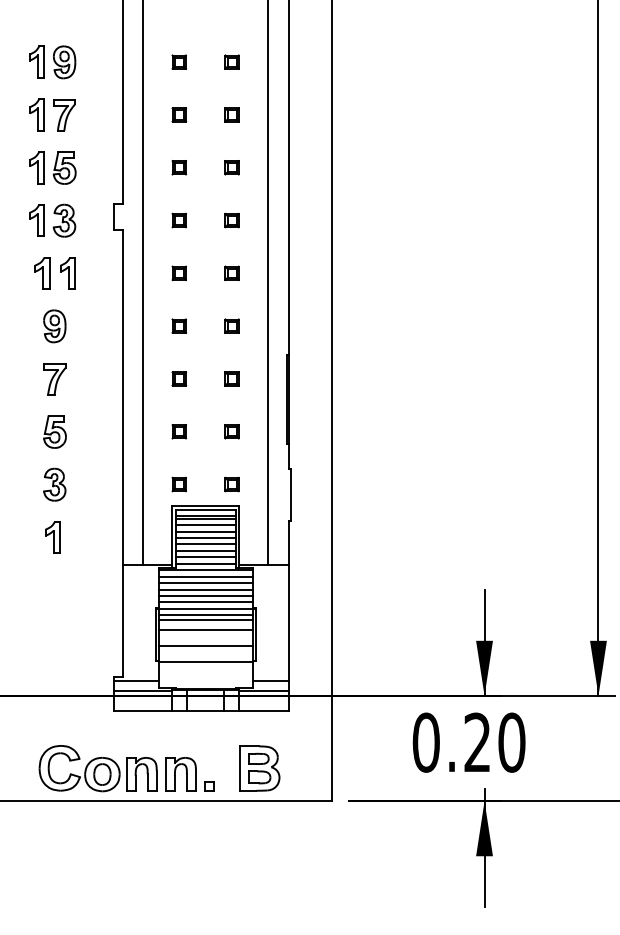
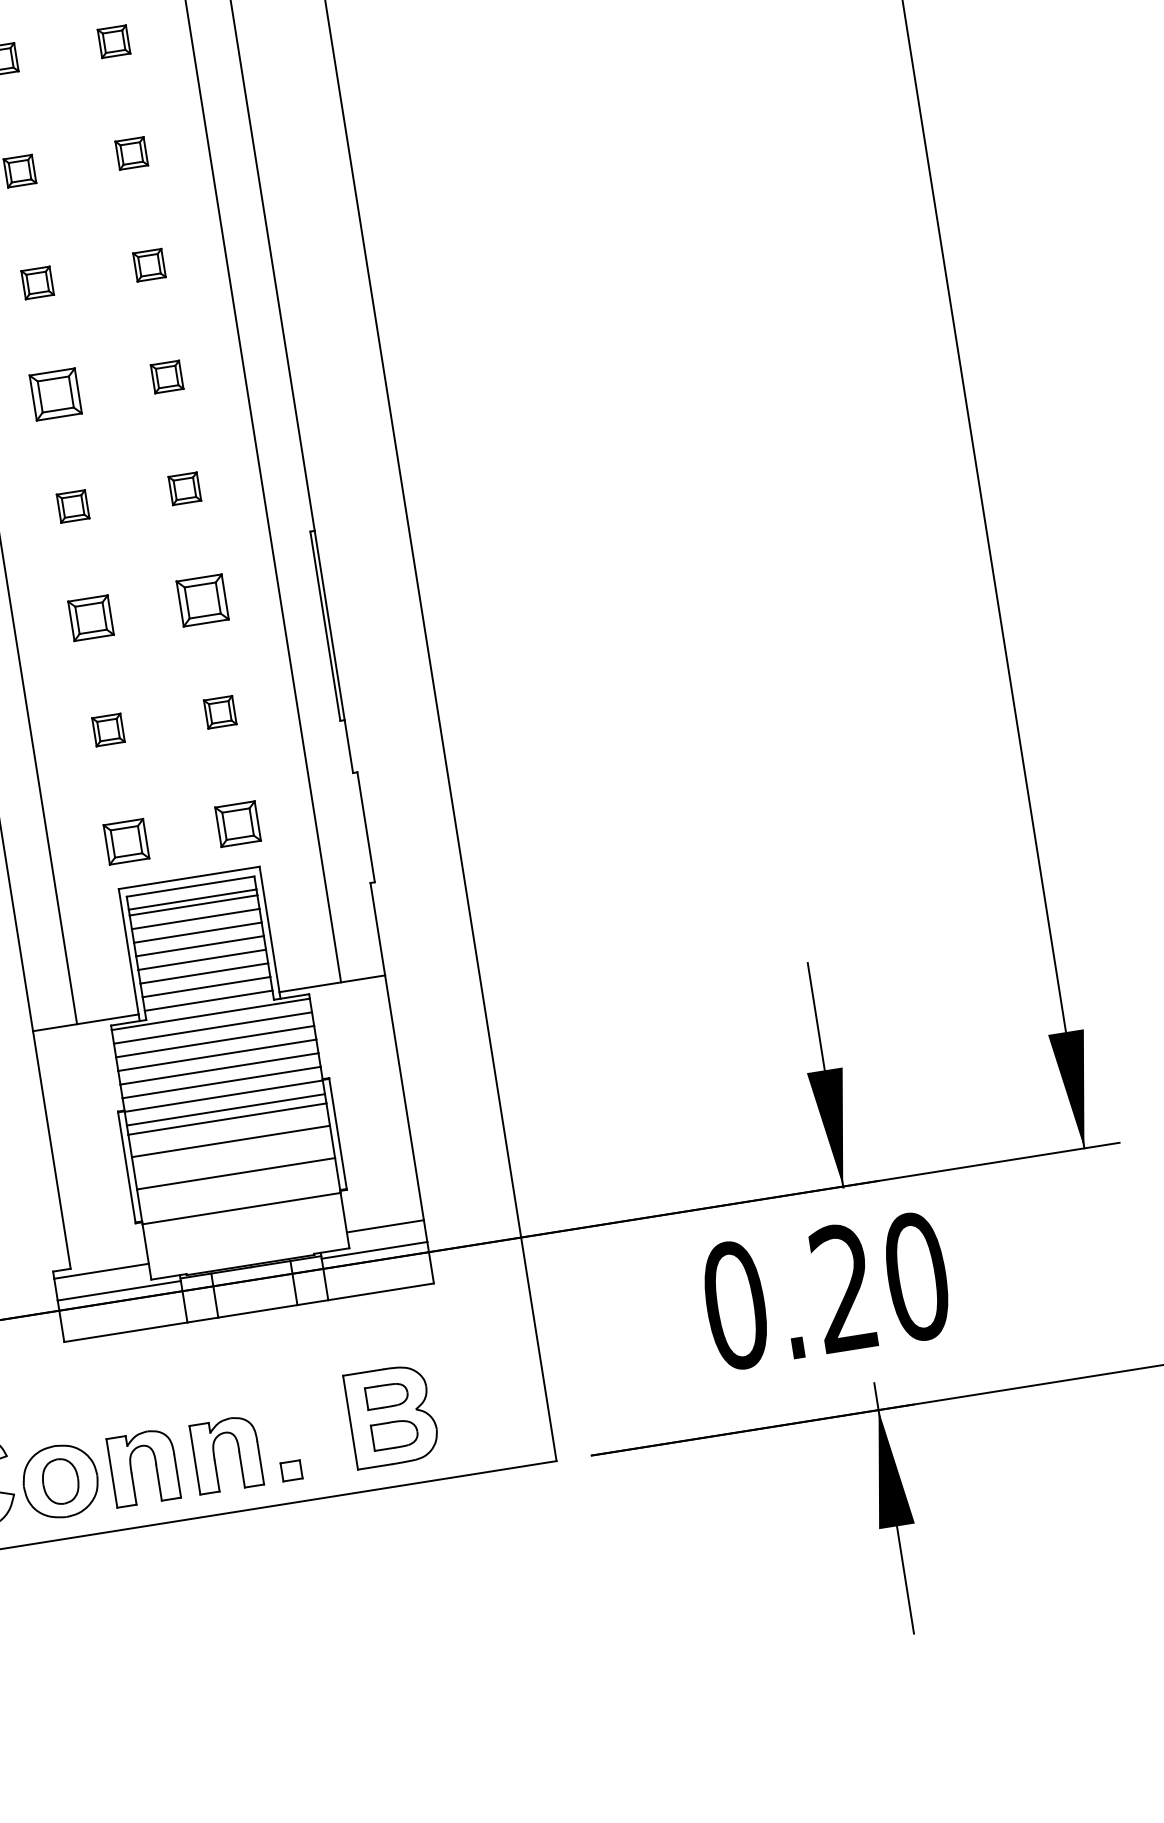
part: (178, 273) -> (53, 395), size x1.6
part: (178, 378) -> (88, 617), size x1.4
part: (231, 378) -> (201, 599), size x1.6
part: (178, 484) -> (124, 841), size x1.4
part: (231, 484) -> (236, 824), size x1.4

